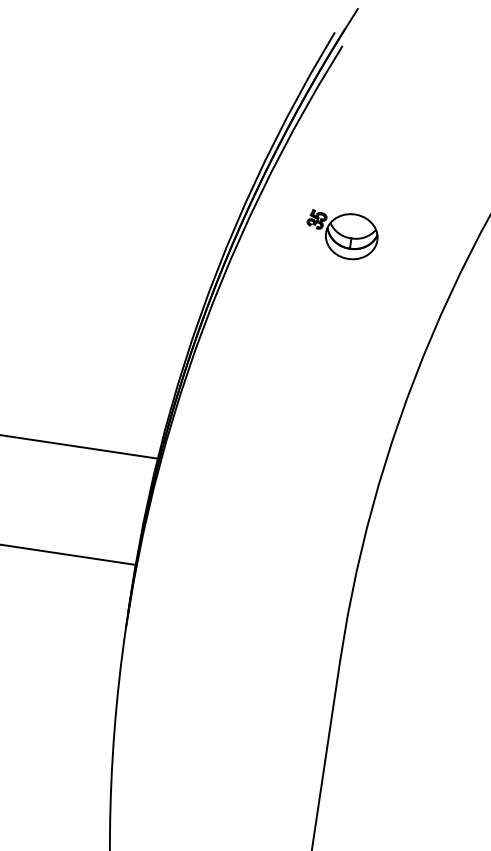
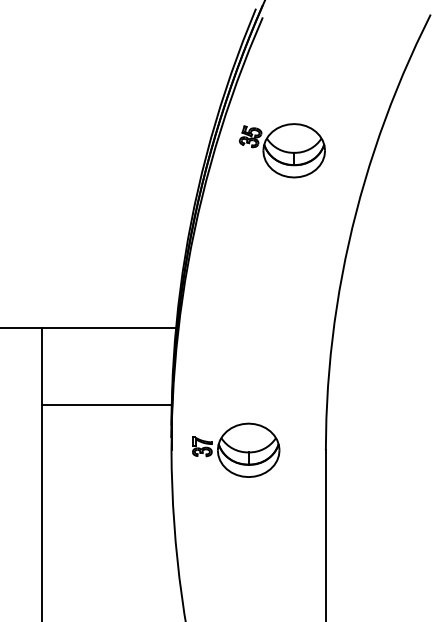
part: (340, 234) -> (281, 150), size x1.67
part: (216, 640) -> (236, 449), added

